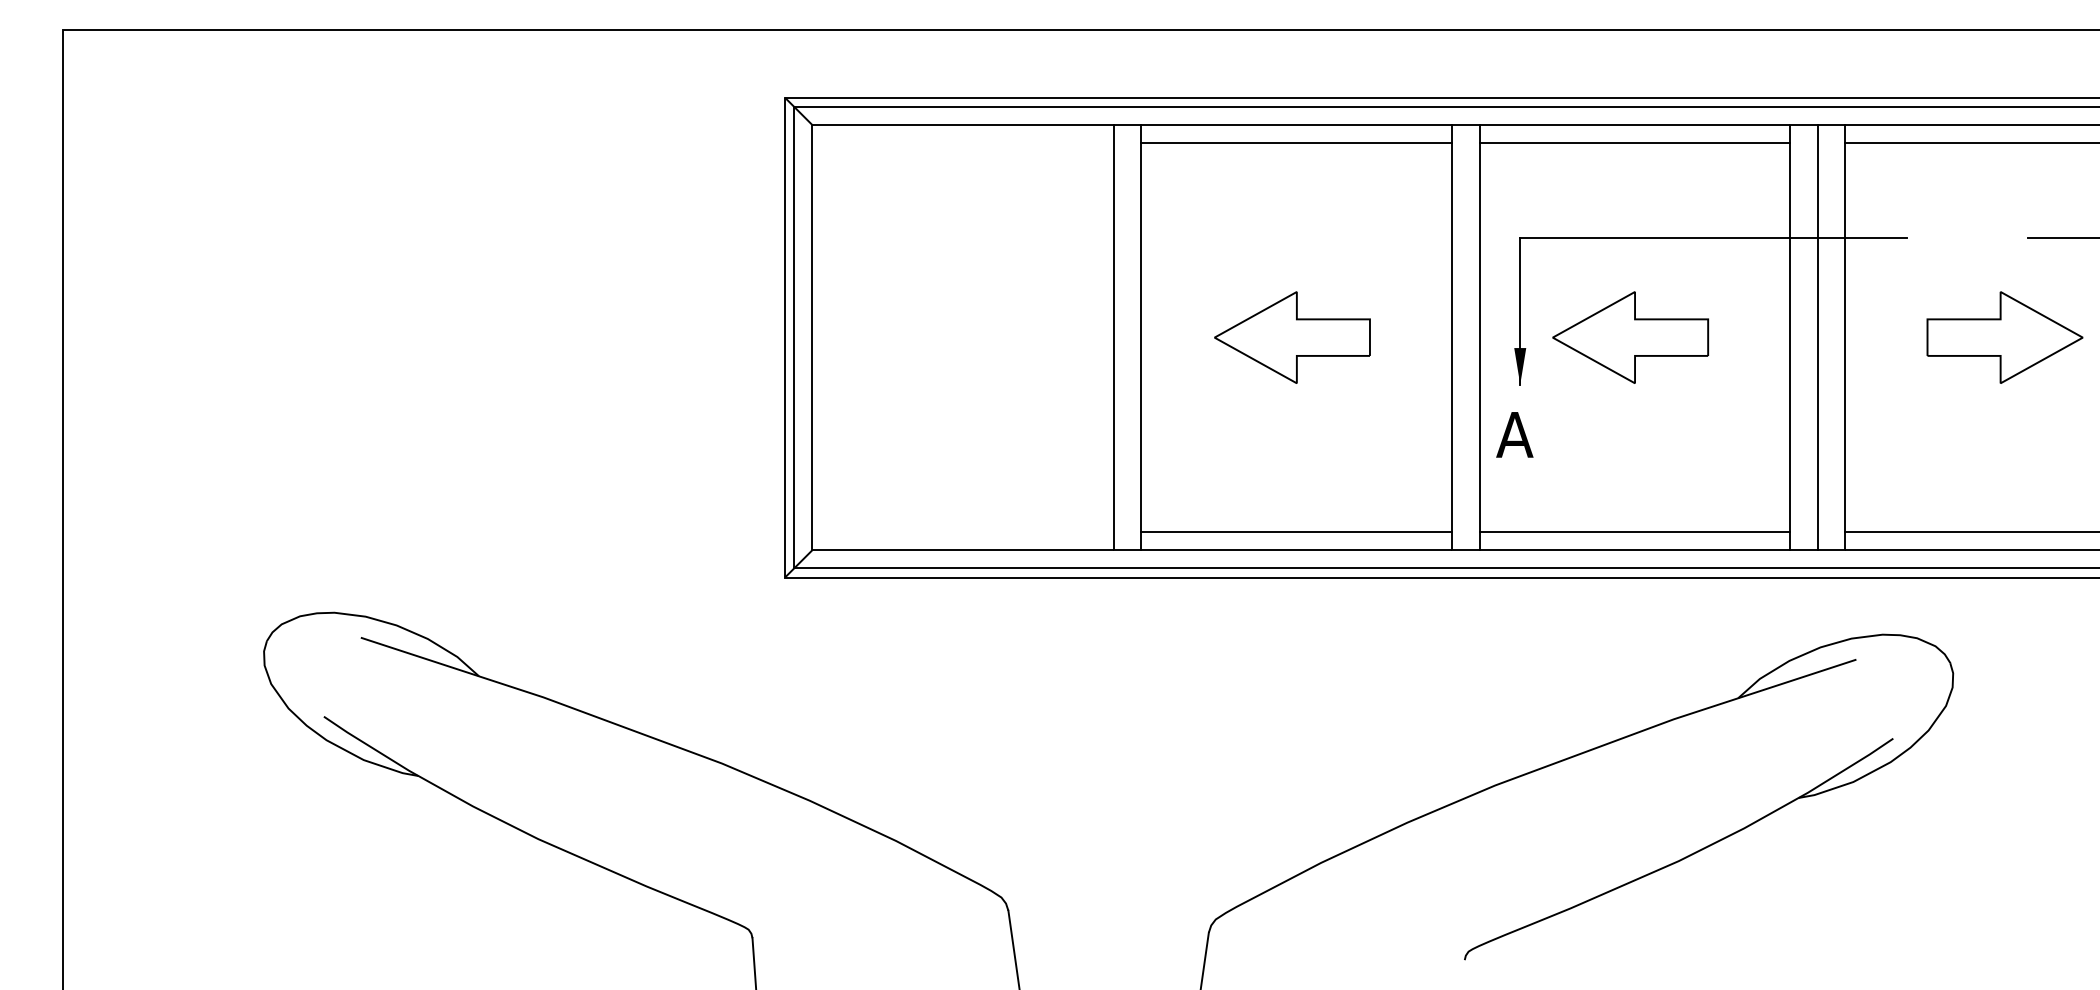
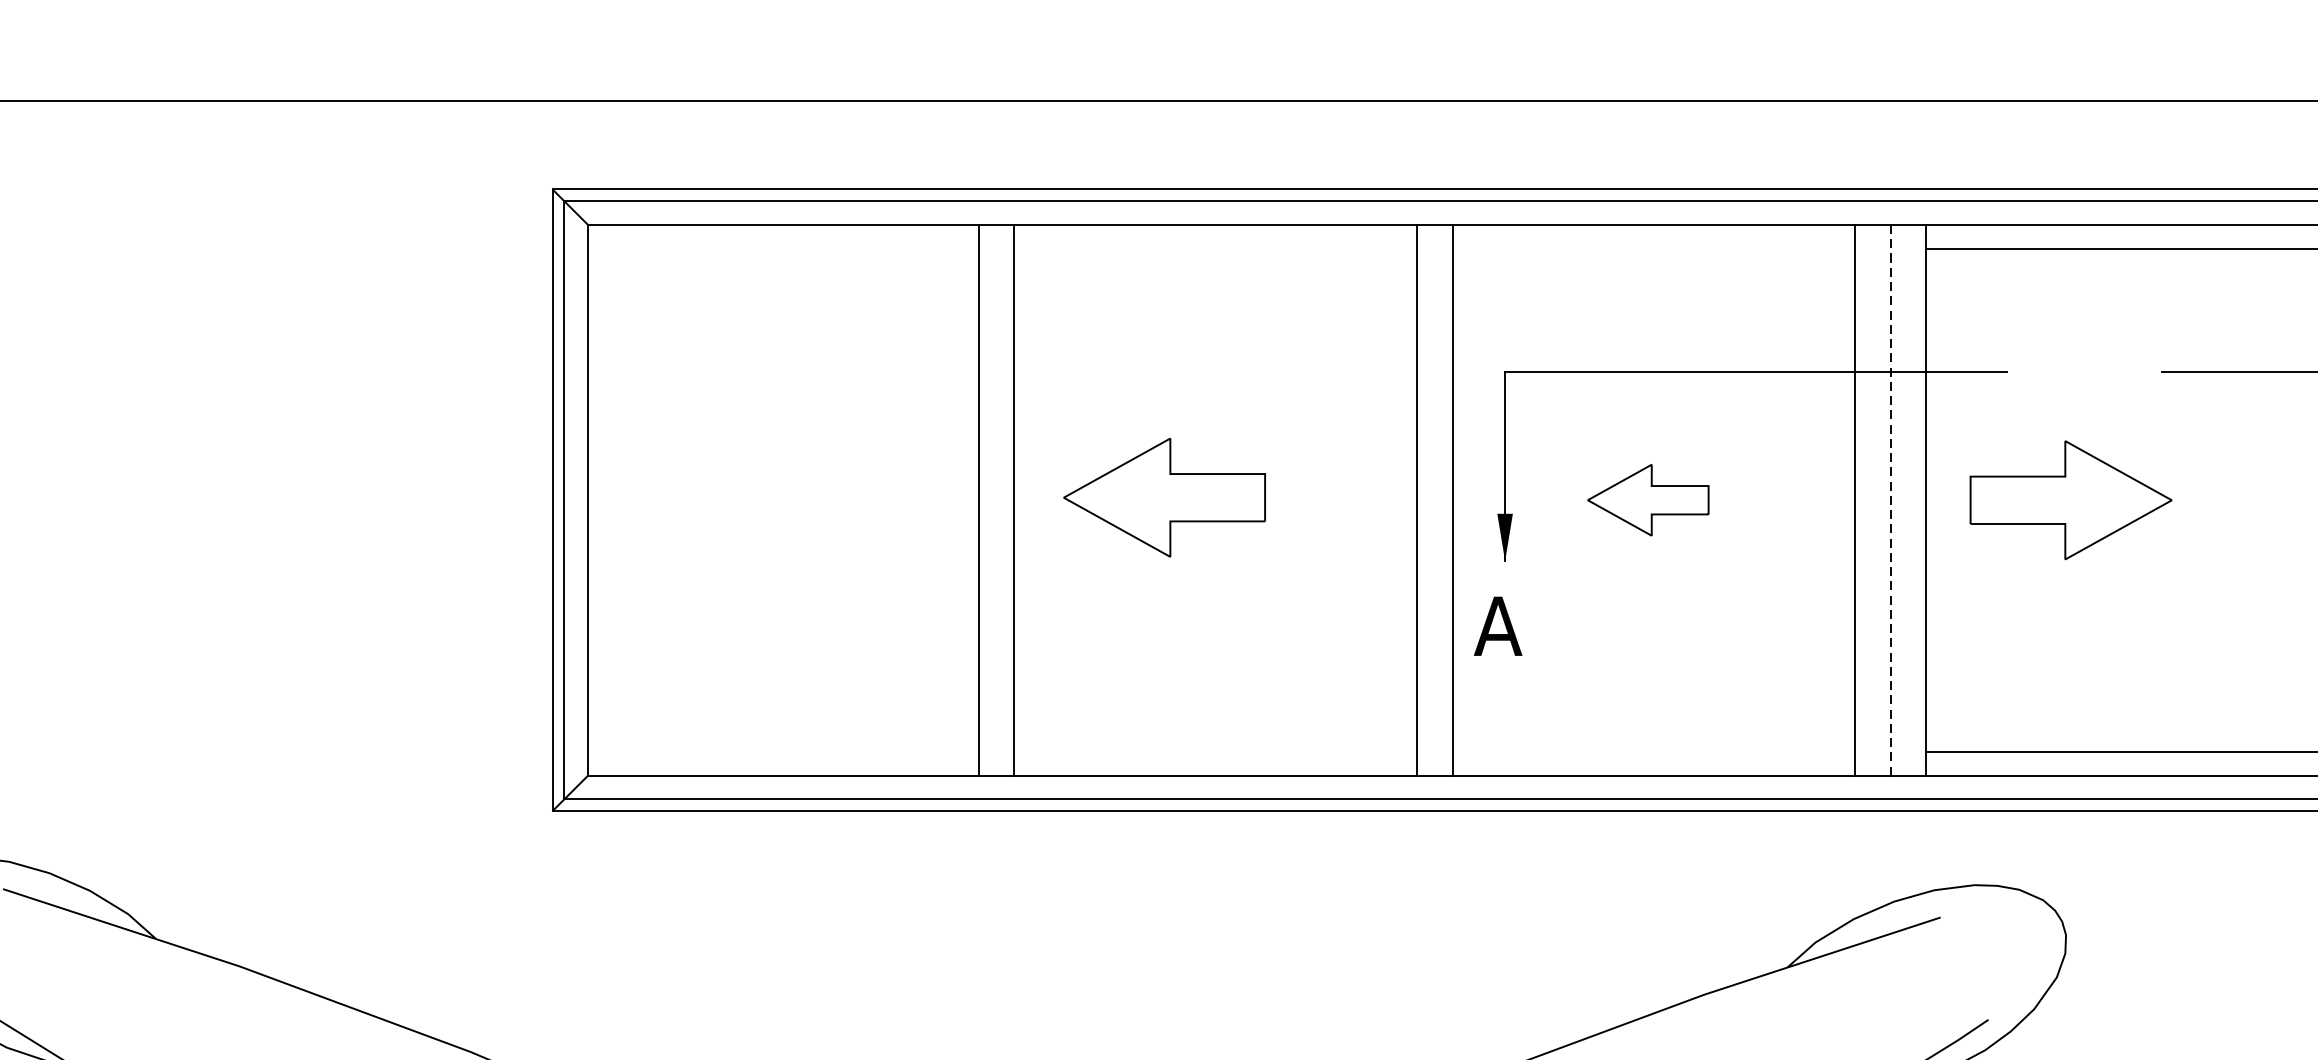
line: (1296, 143) -> (1215, 248), removed
line: (1634, 143) -> (1653, 248), removed
part: (1292, 337) -> (1164, 497), moved
part: (1630, 337) -> (1647, 500), size x0.6
part: (2004, 337) -> (2070, 500), moved
line: (1817, 338) -> (1890, 501), solid -> dashed
line: (1296, 531) -> (1215, 751), removed
line: (1634, 531) -> (1653, 751), removed

